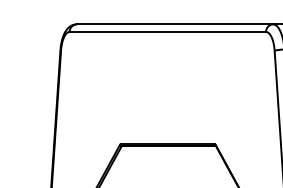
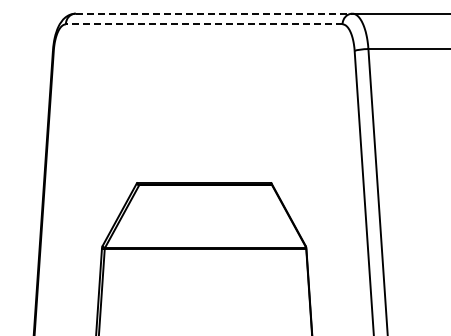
line: (175, 24) -> (214, 13), solid -> dashed
line: (167, 32) -> (203, 24), solid -> dashed

